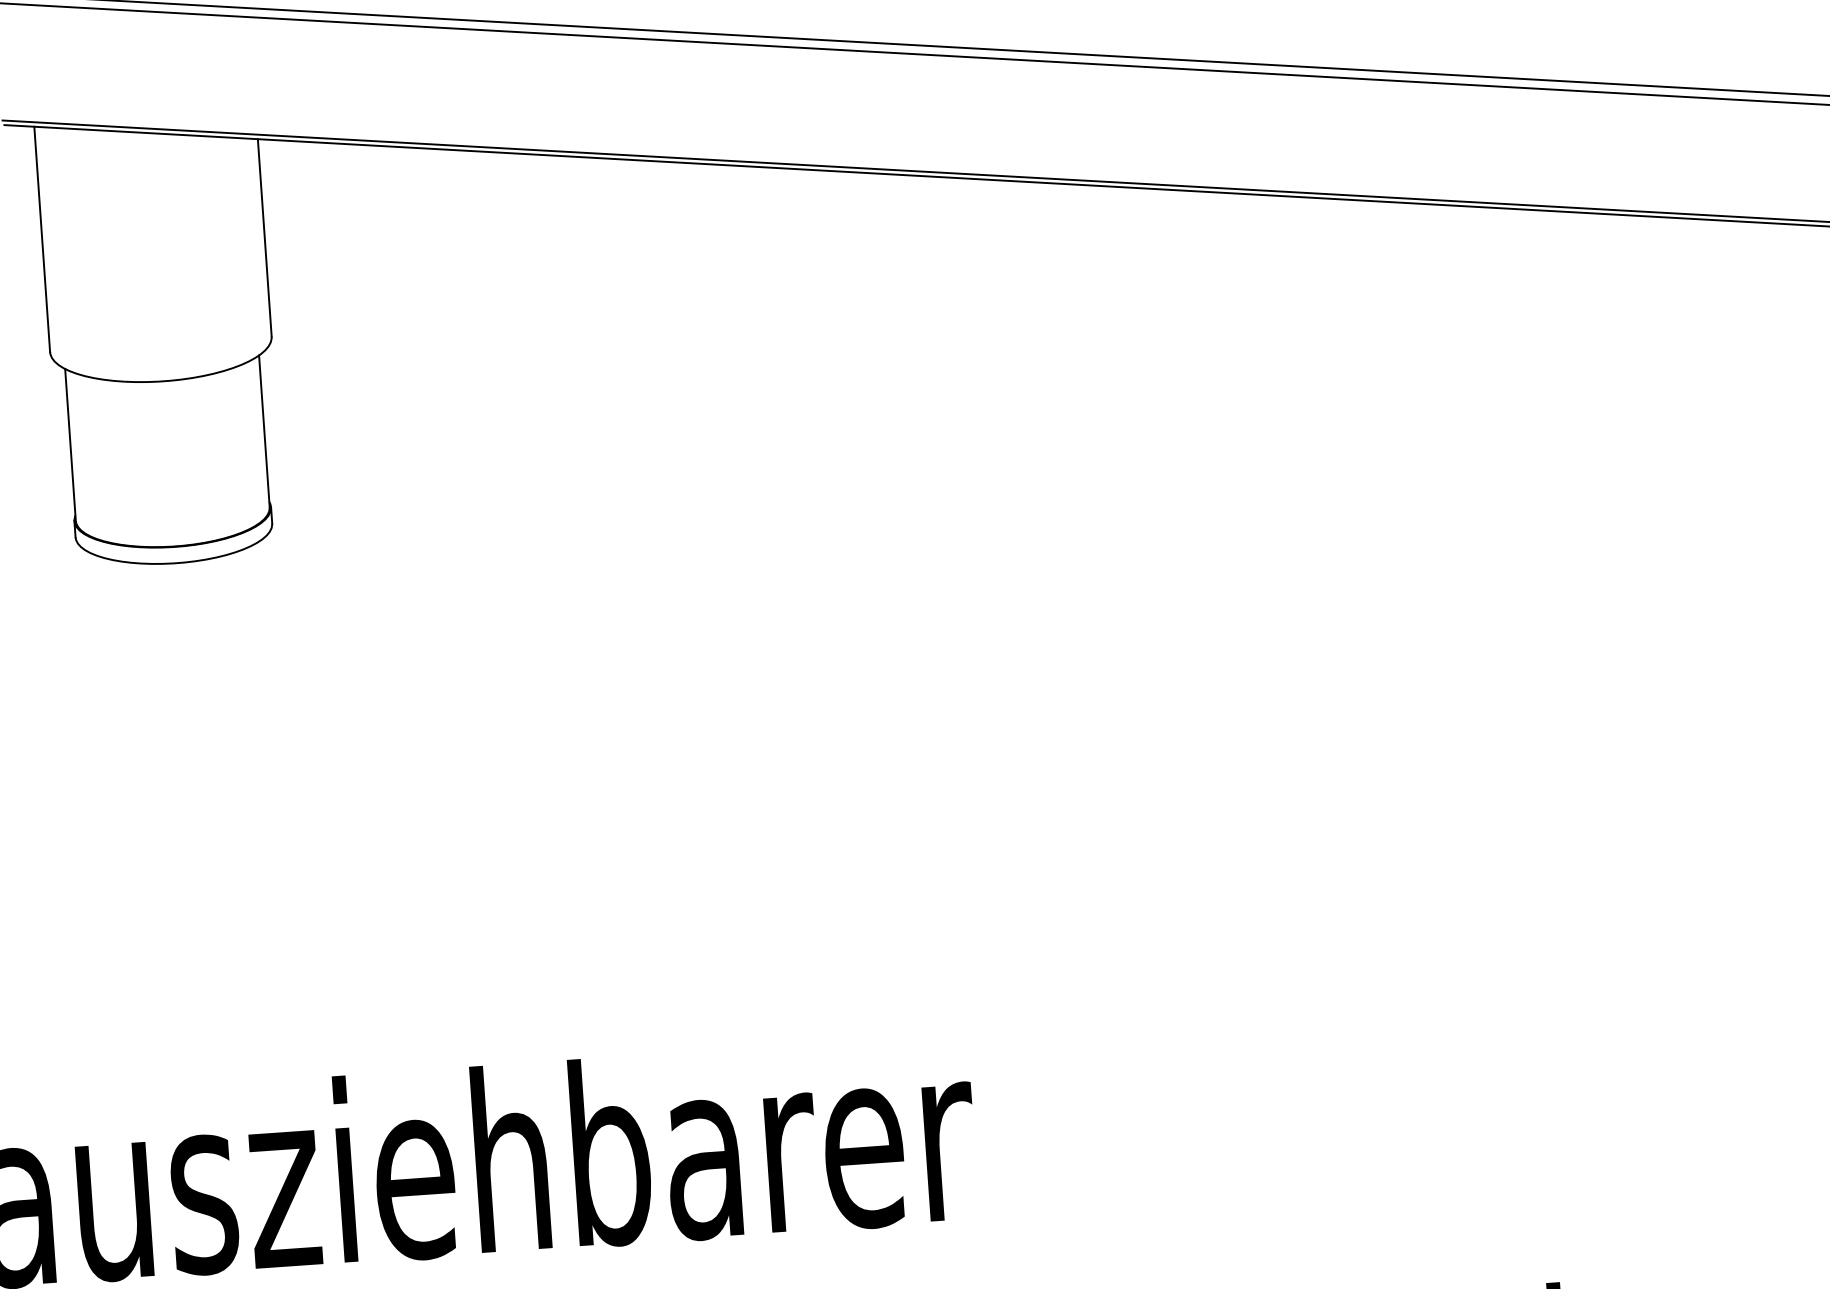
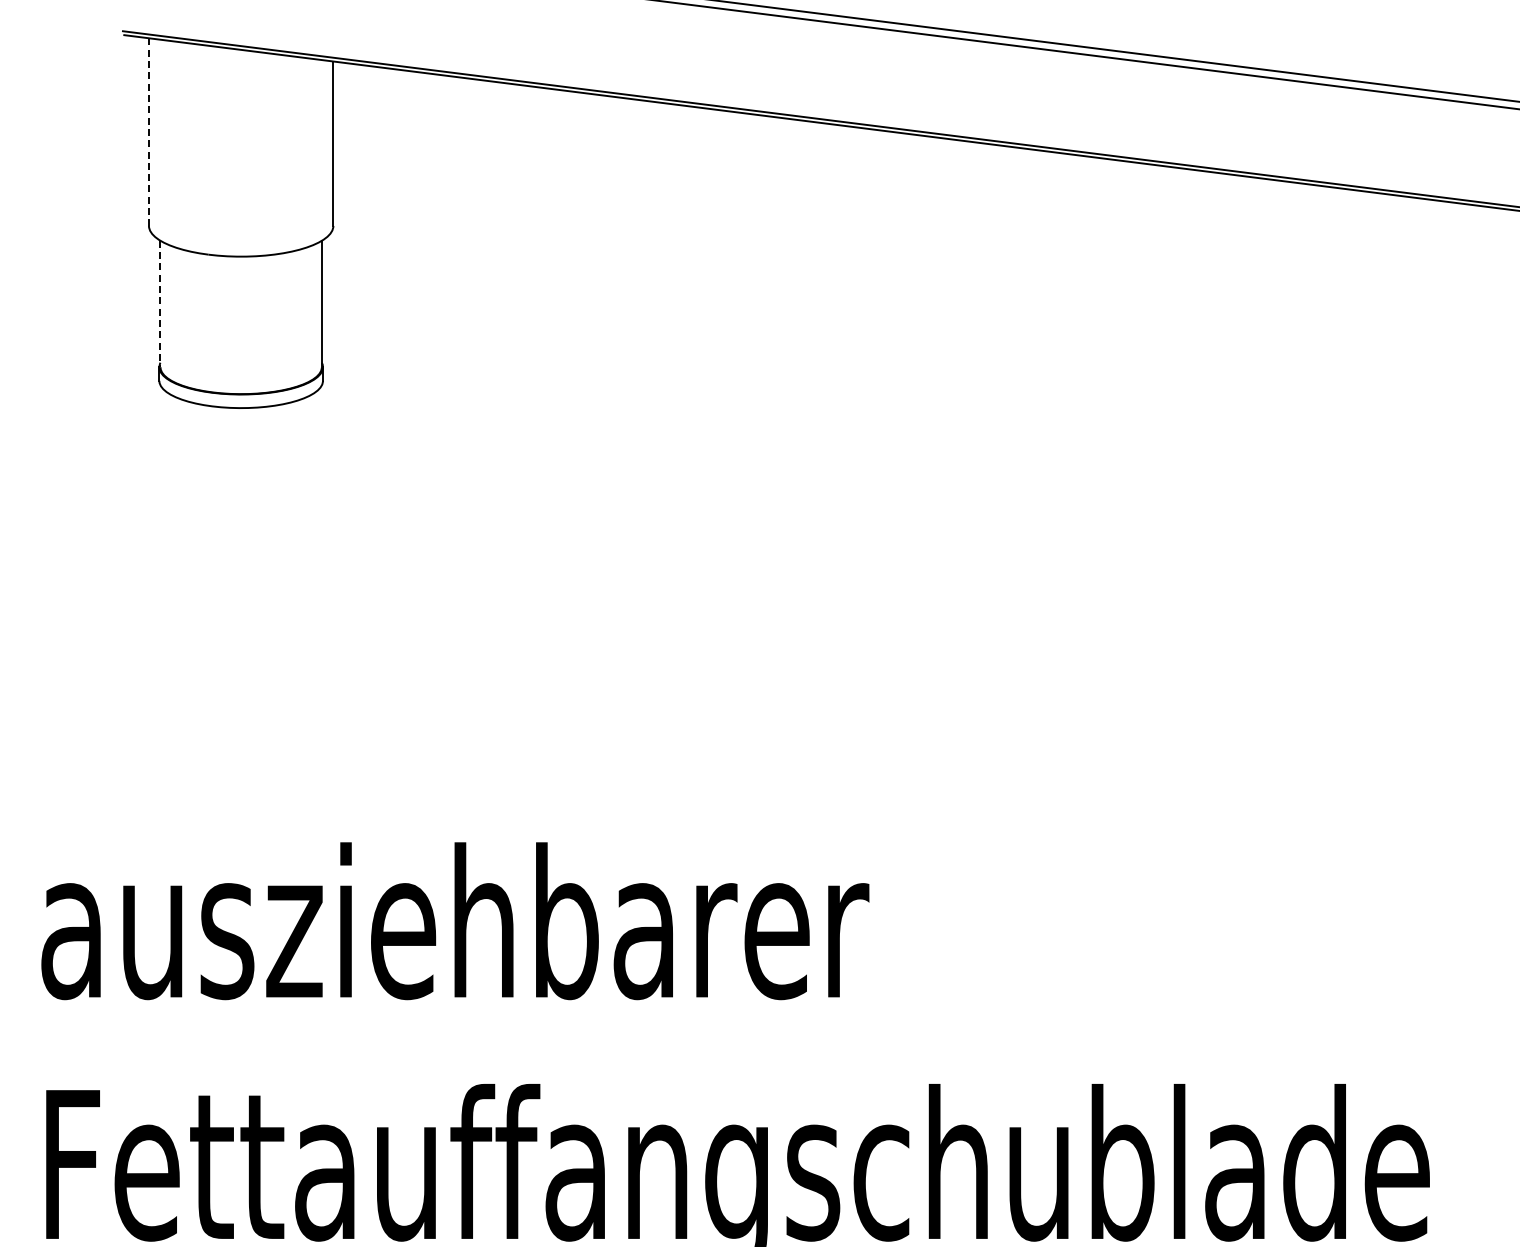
line: (41, 239) -> (148, 132), solid -> dashed
line: (70, 445) -> (160, 304), solid -> dashed

